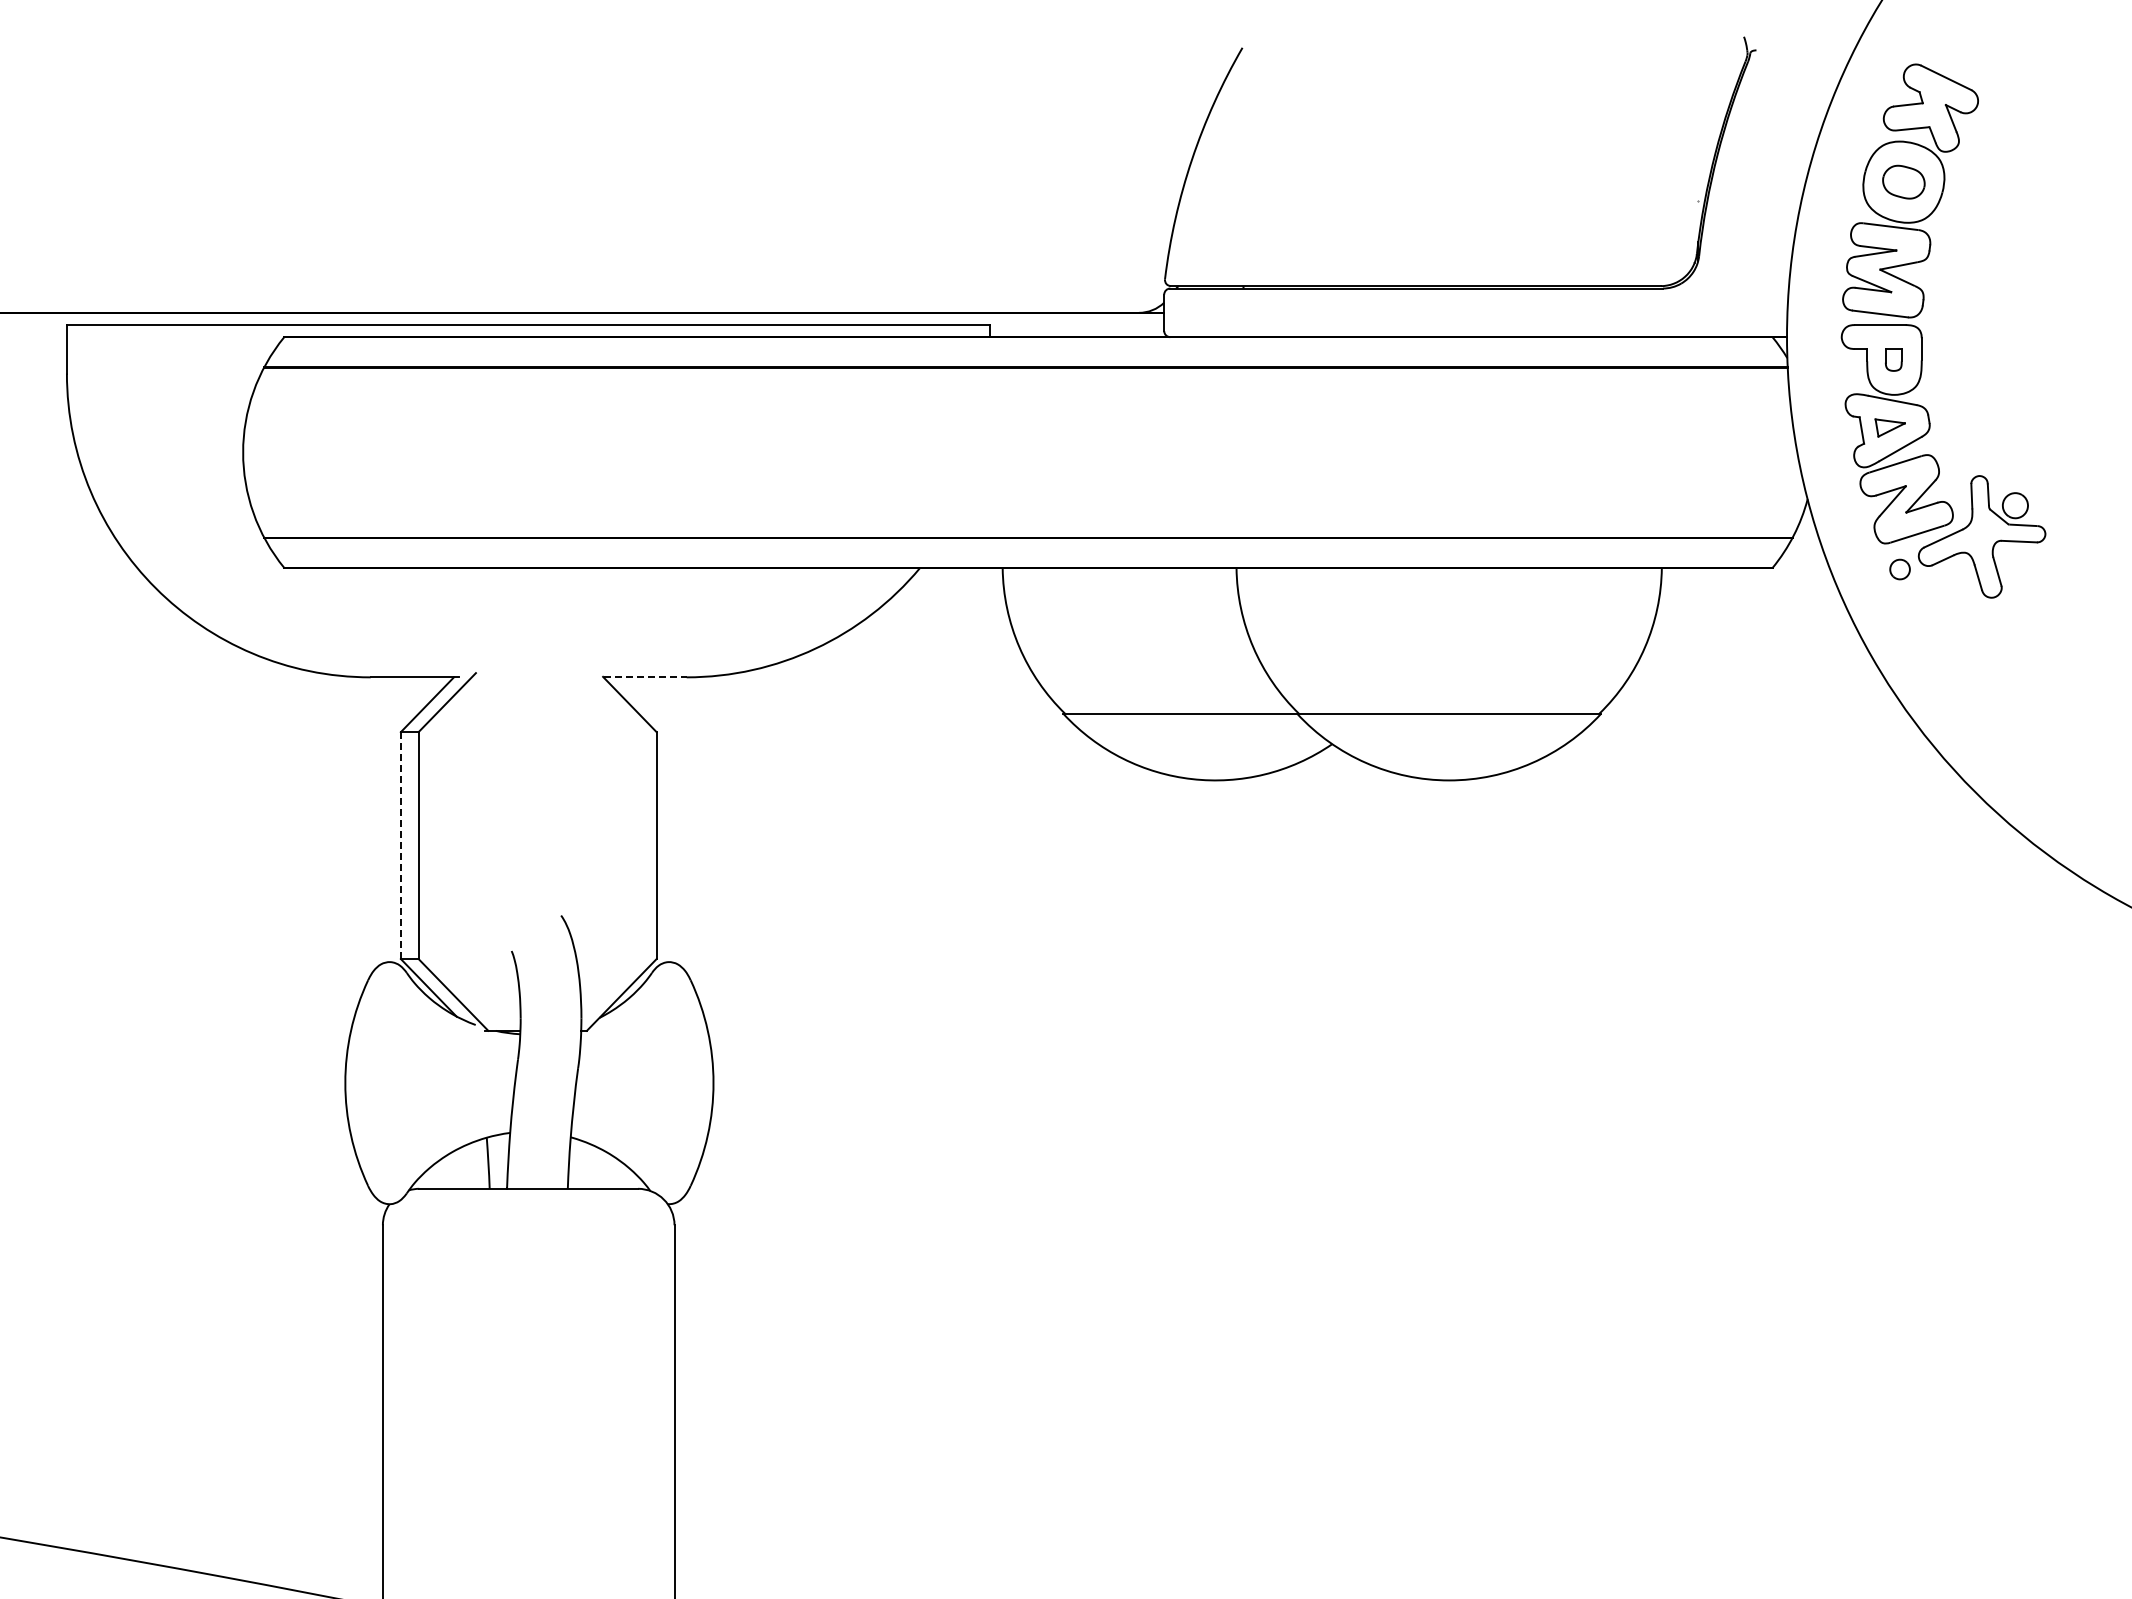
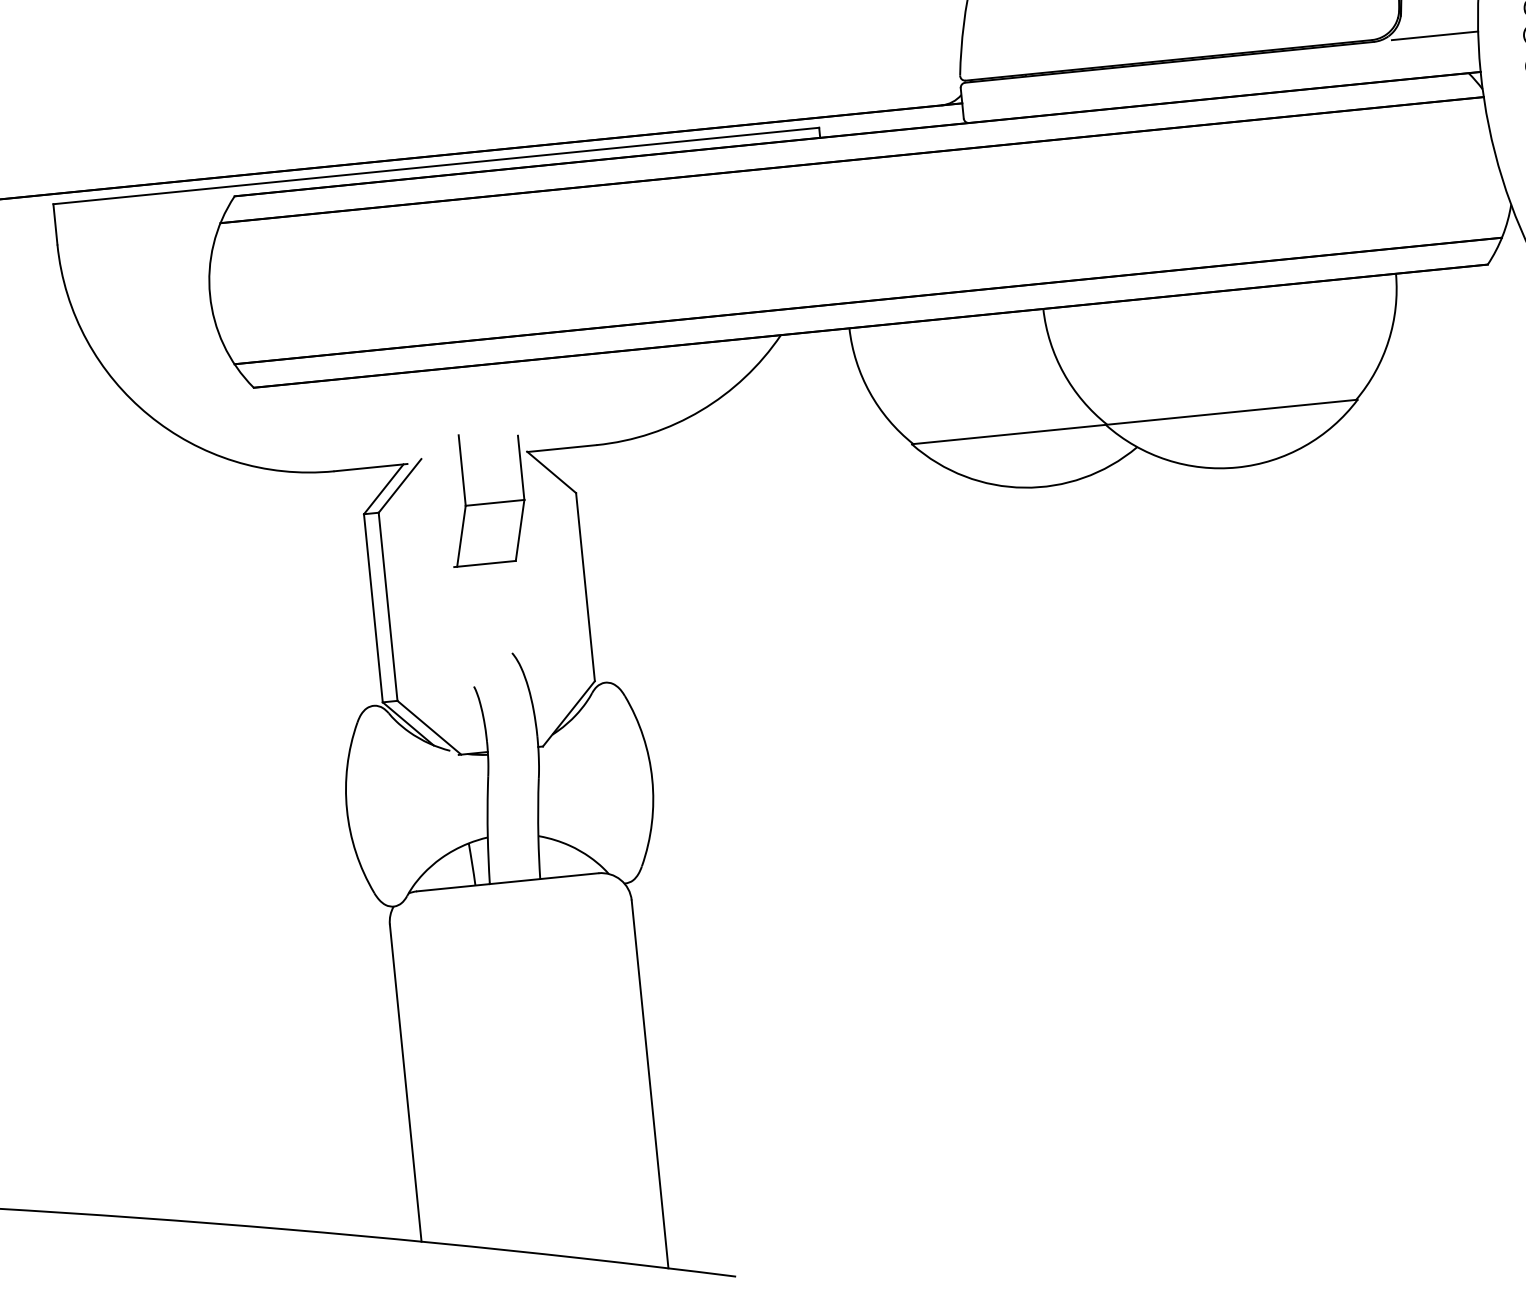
line: (1736, 288) -> (1434, 35), added
line: (645, 677) -> (562, 448), dashed -> solid
part: (547, 727) -> (485, 498), added
line: (400, 846) -> (373, 609), dashed -> solid

